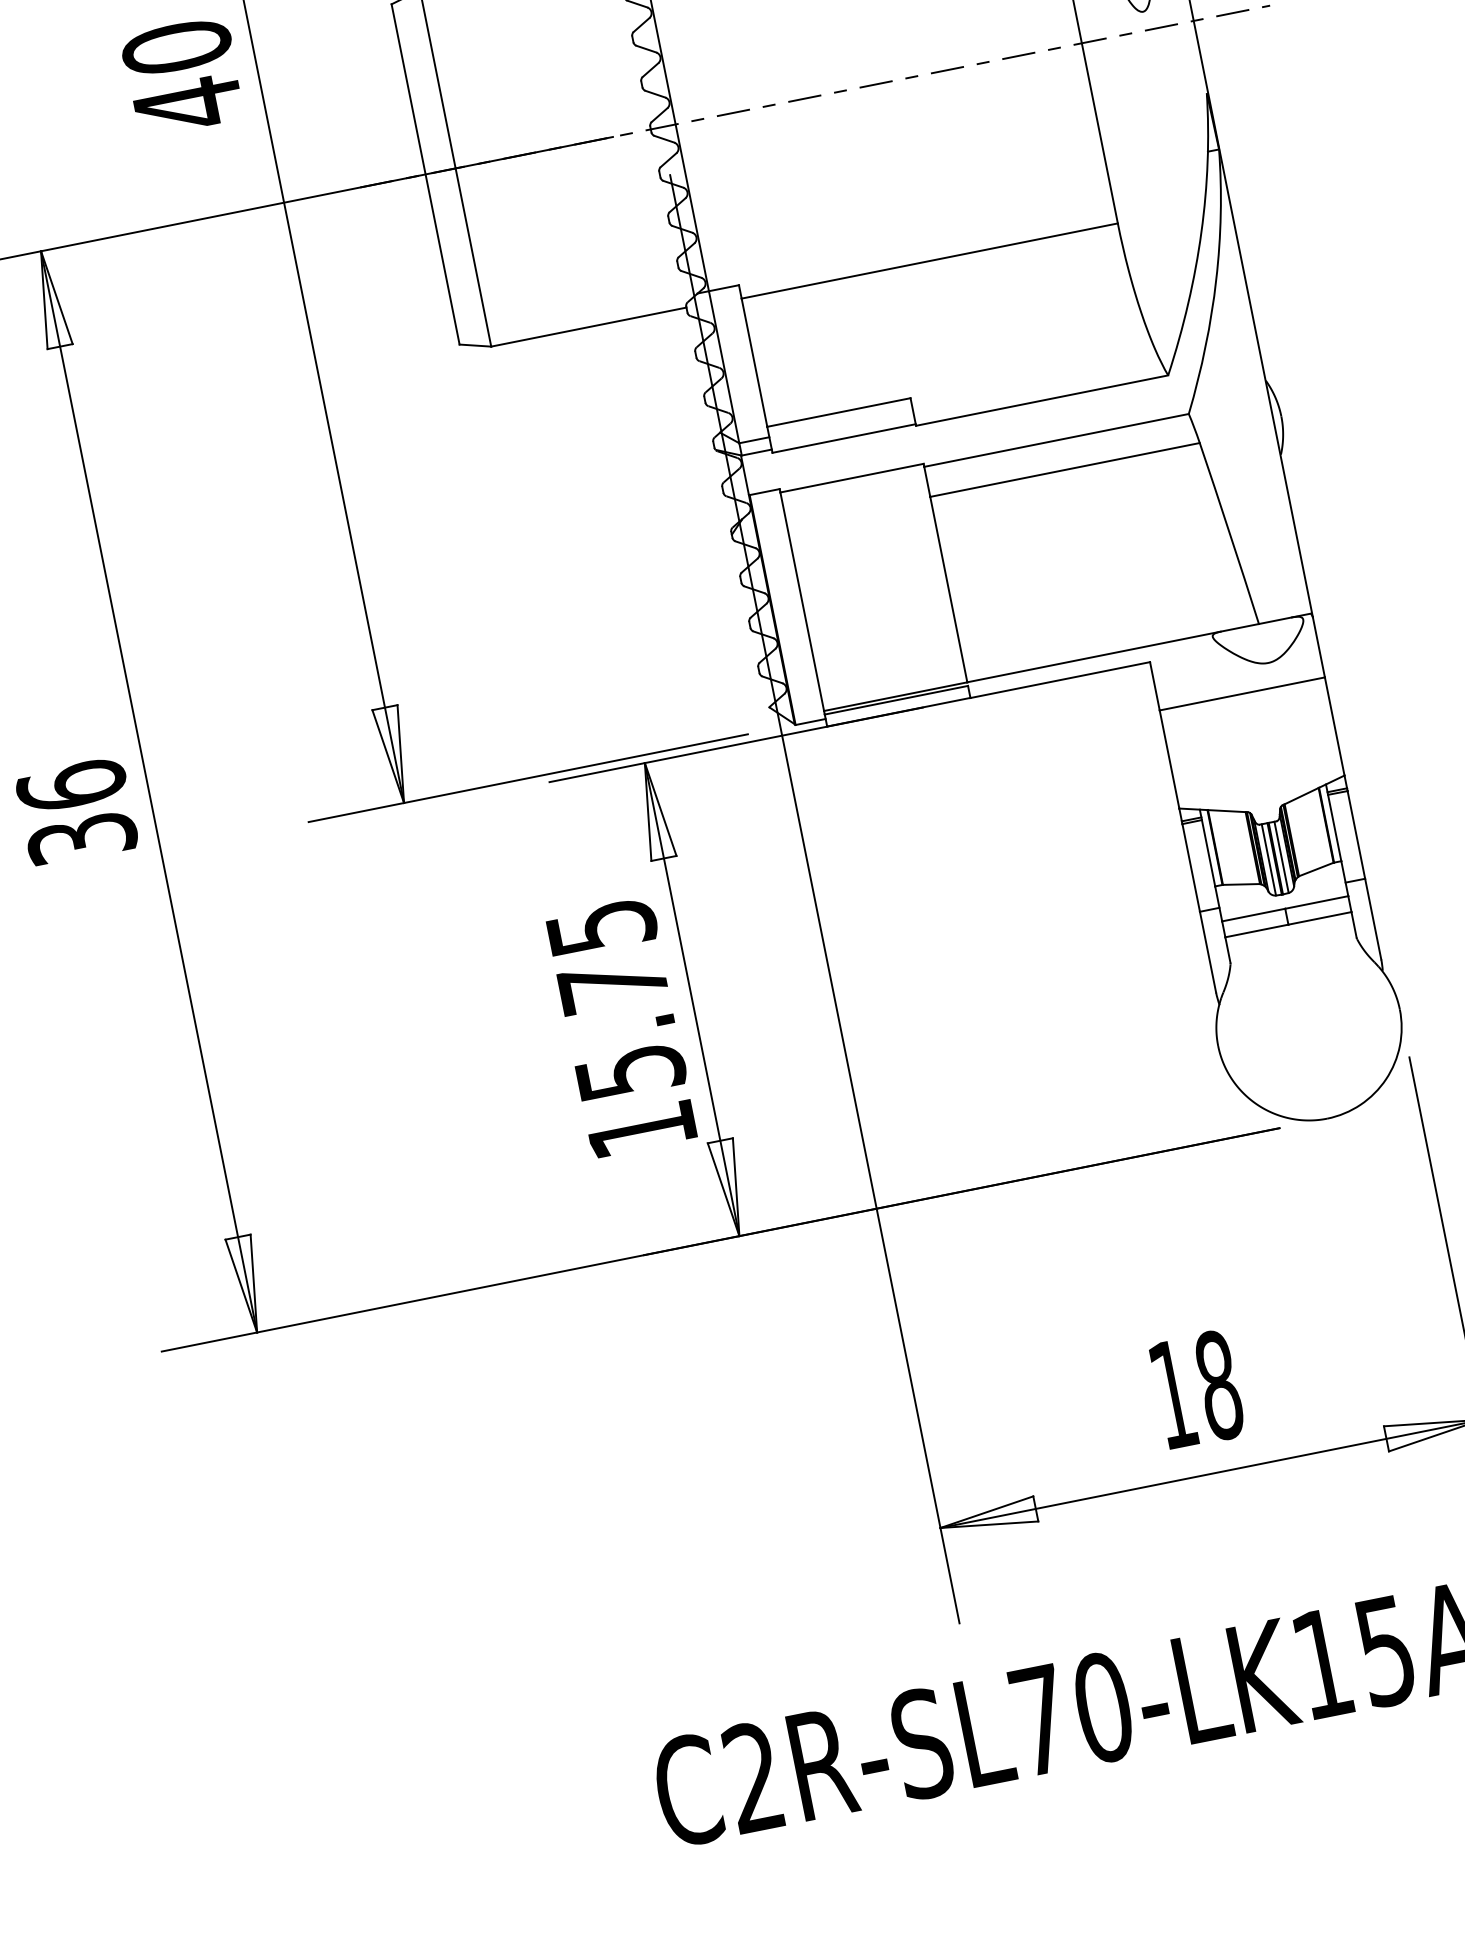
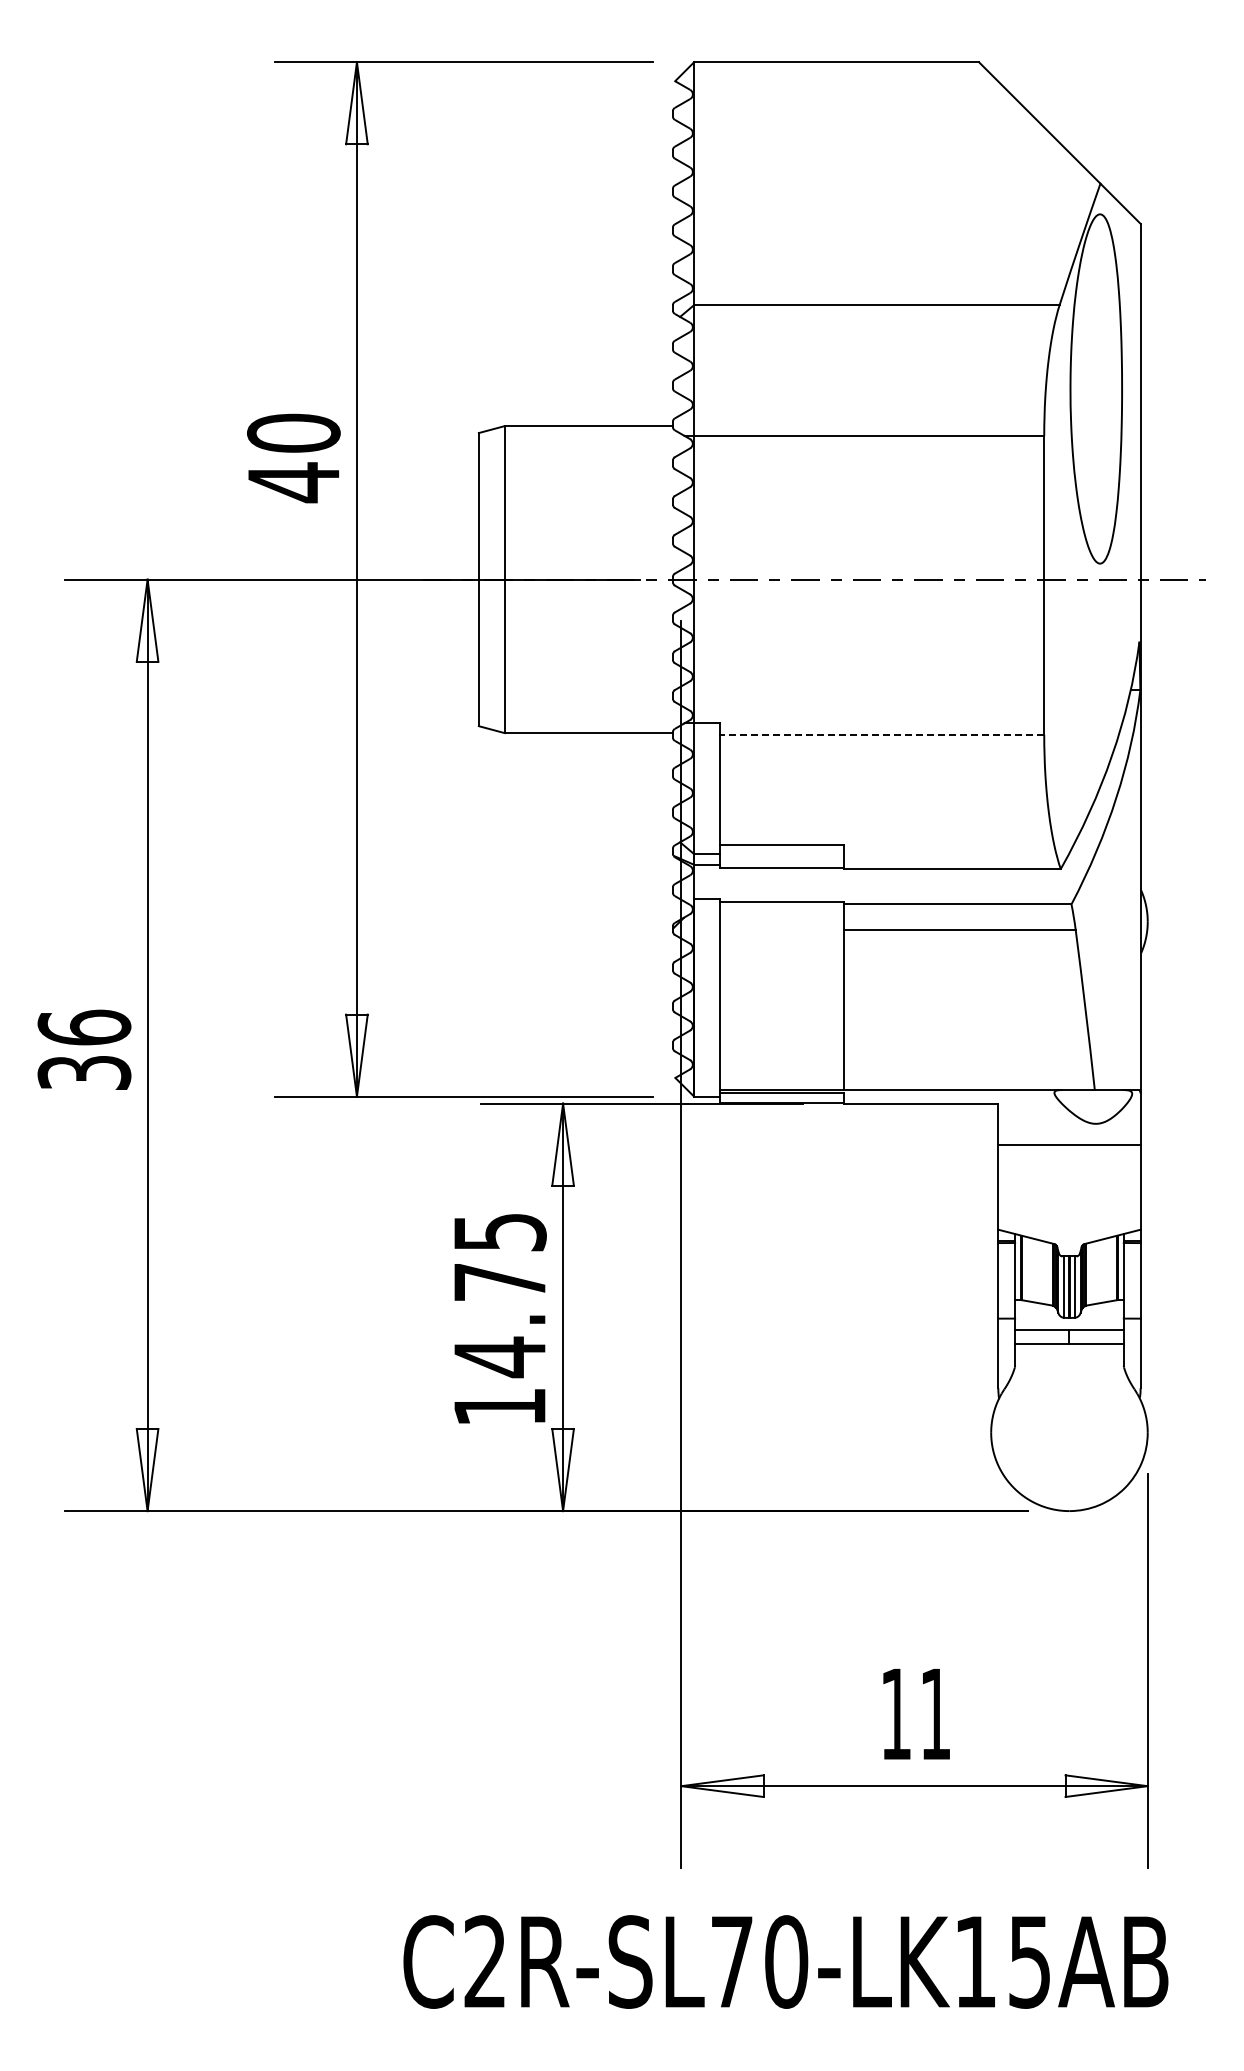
line: (928, 260) -> (881, 734), solid -> dashed
text: (631, 1072) -> (500, 1357), 15.75 -> 14.75
text: (1218, 1385) -> (935, 1714), 18 -> 11

